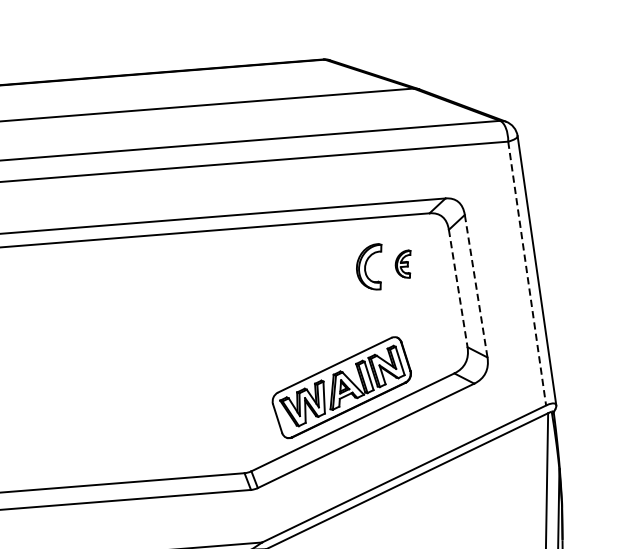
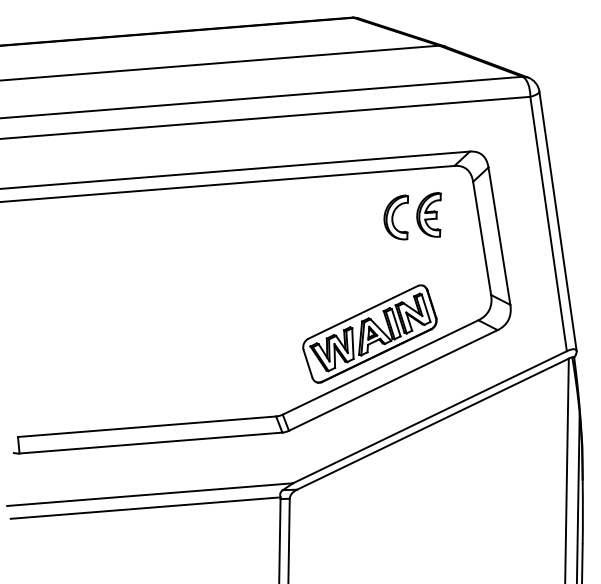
part: (402, 263) -> (428, 214), size x1.67
line: (527, 274) -> (548, 224), dashed -> solid
line: (476, 286) -> (499, 236), dashed -> solid
line: (458, 288) -> (482, 238), dashed -> solid

